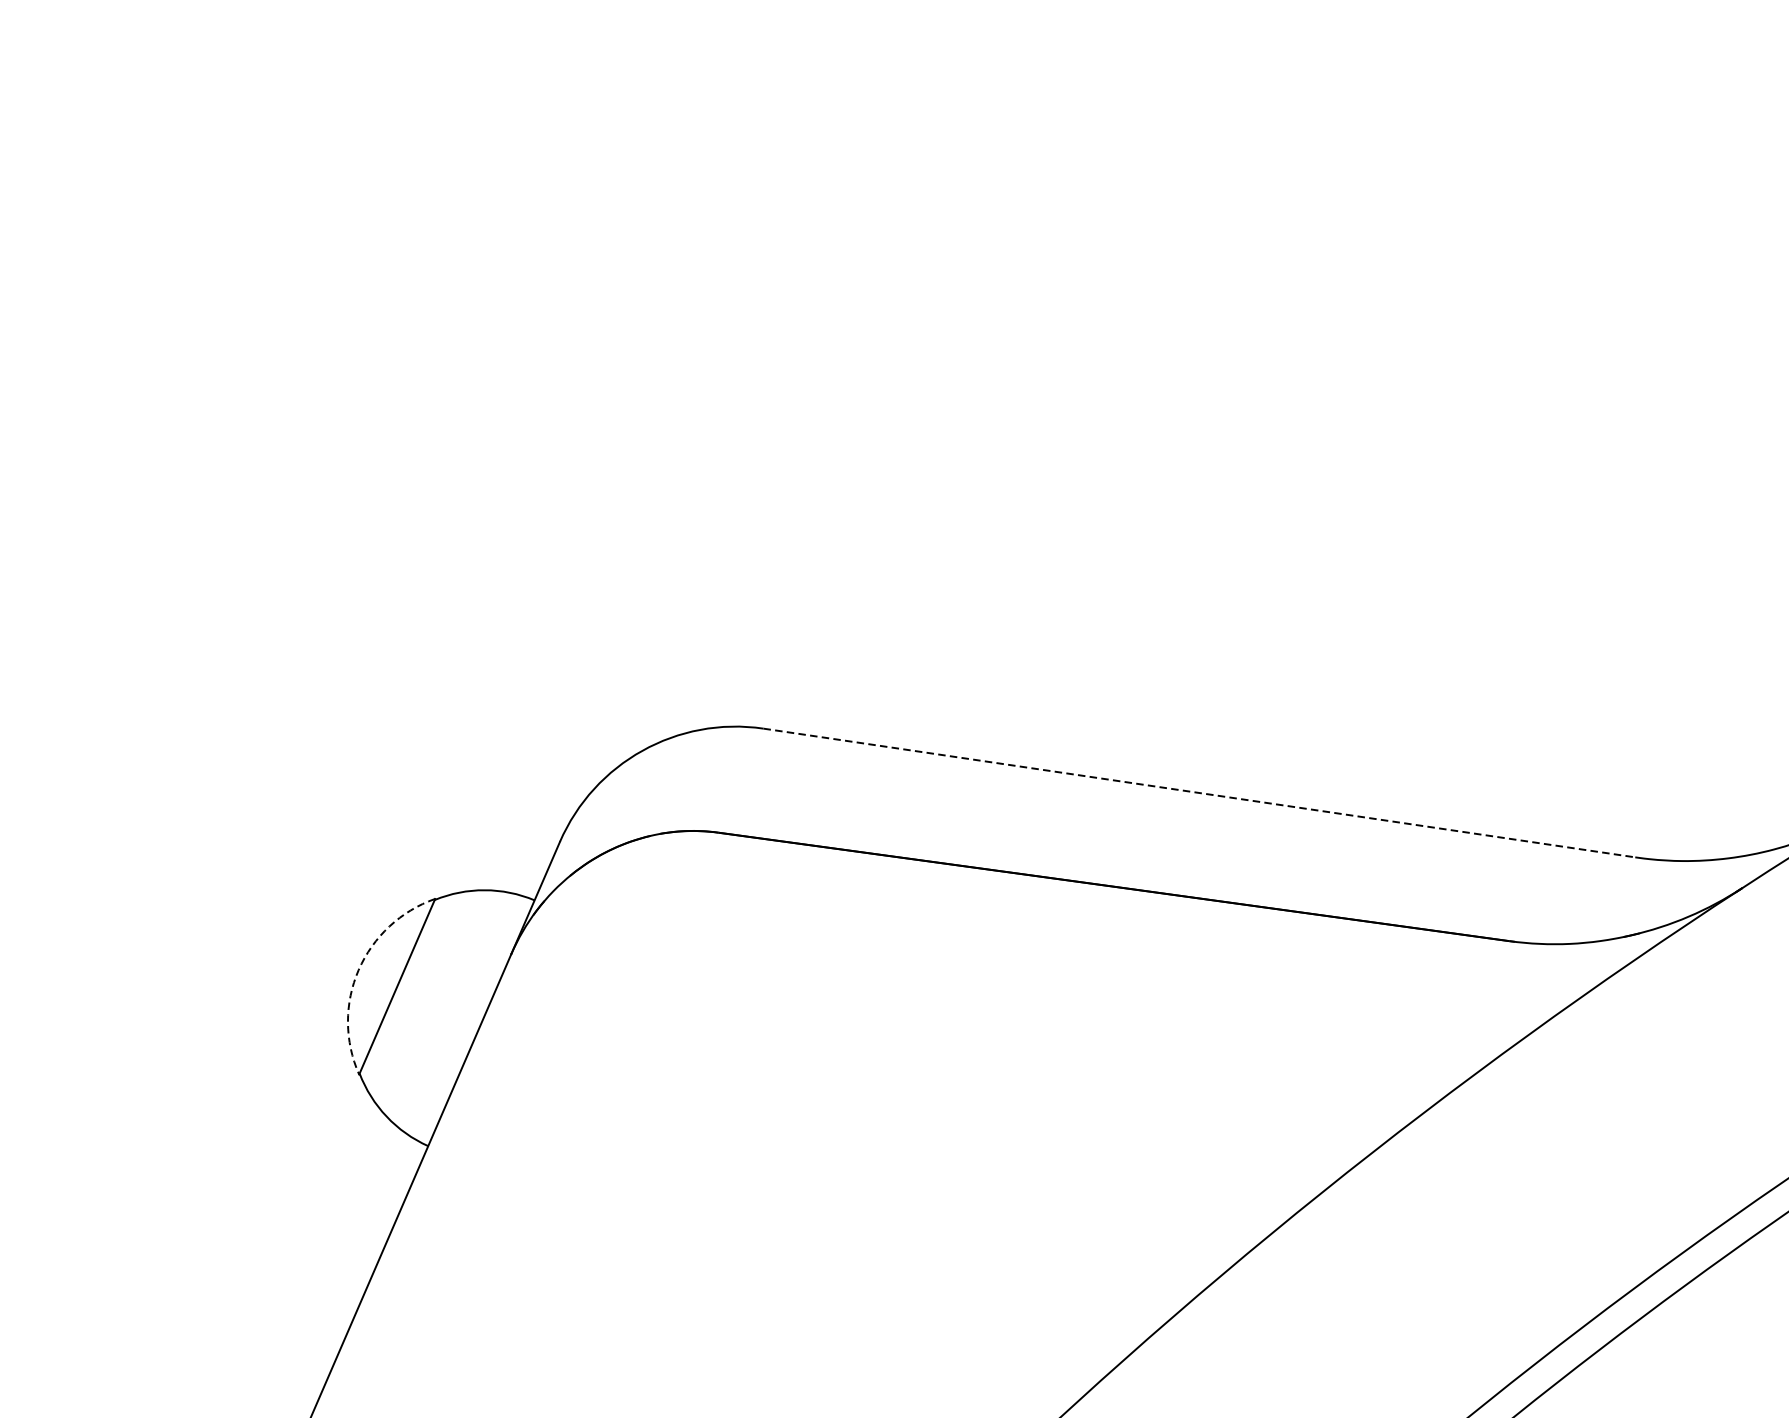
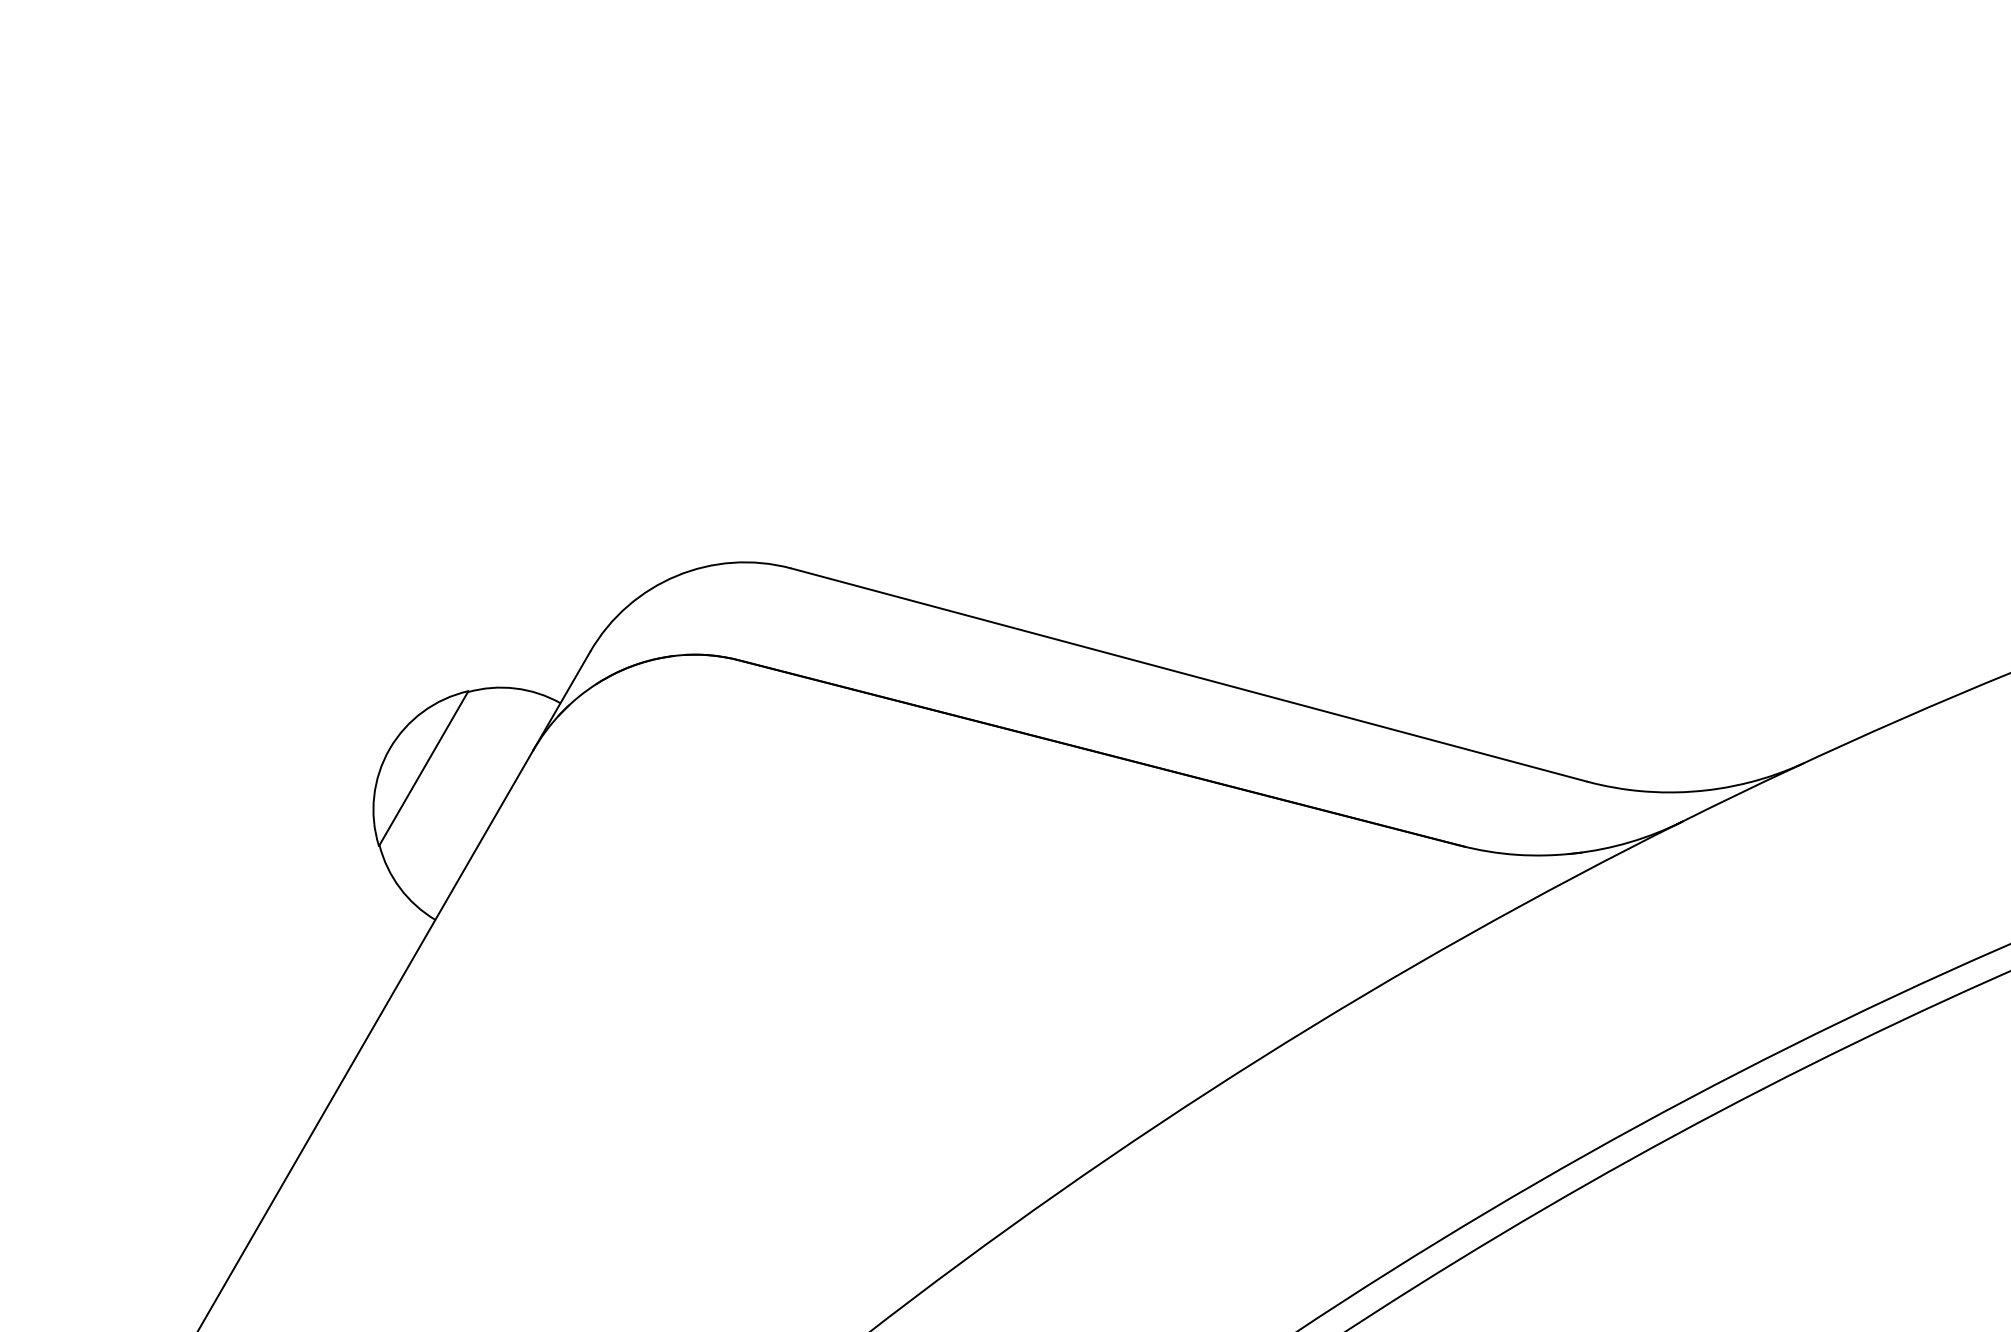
line: (1198, 792) -> (1188, 674), dashed -> solid
arc: (358, 970) -> (389, 749), dashed -> solid

